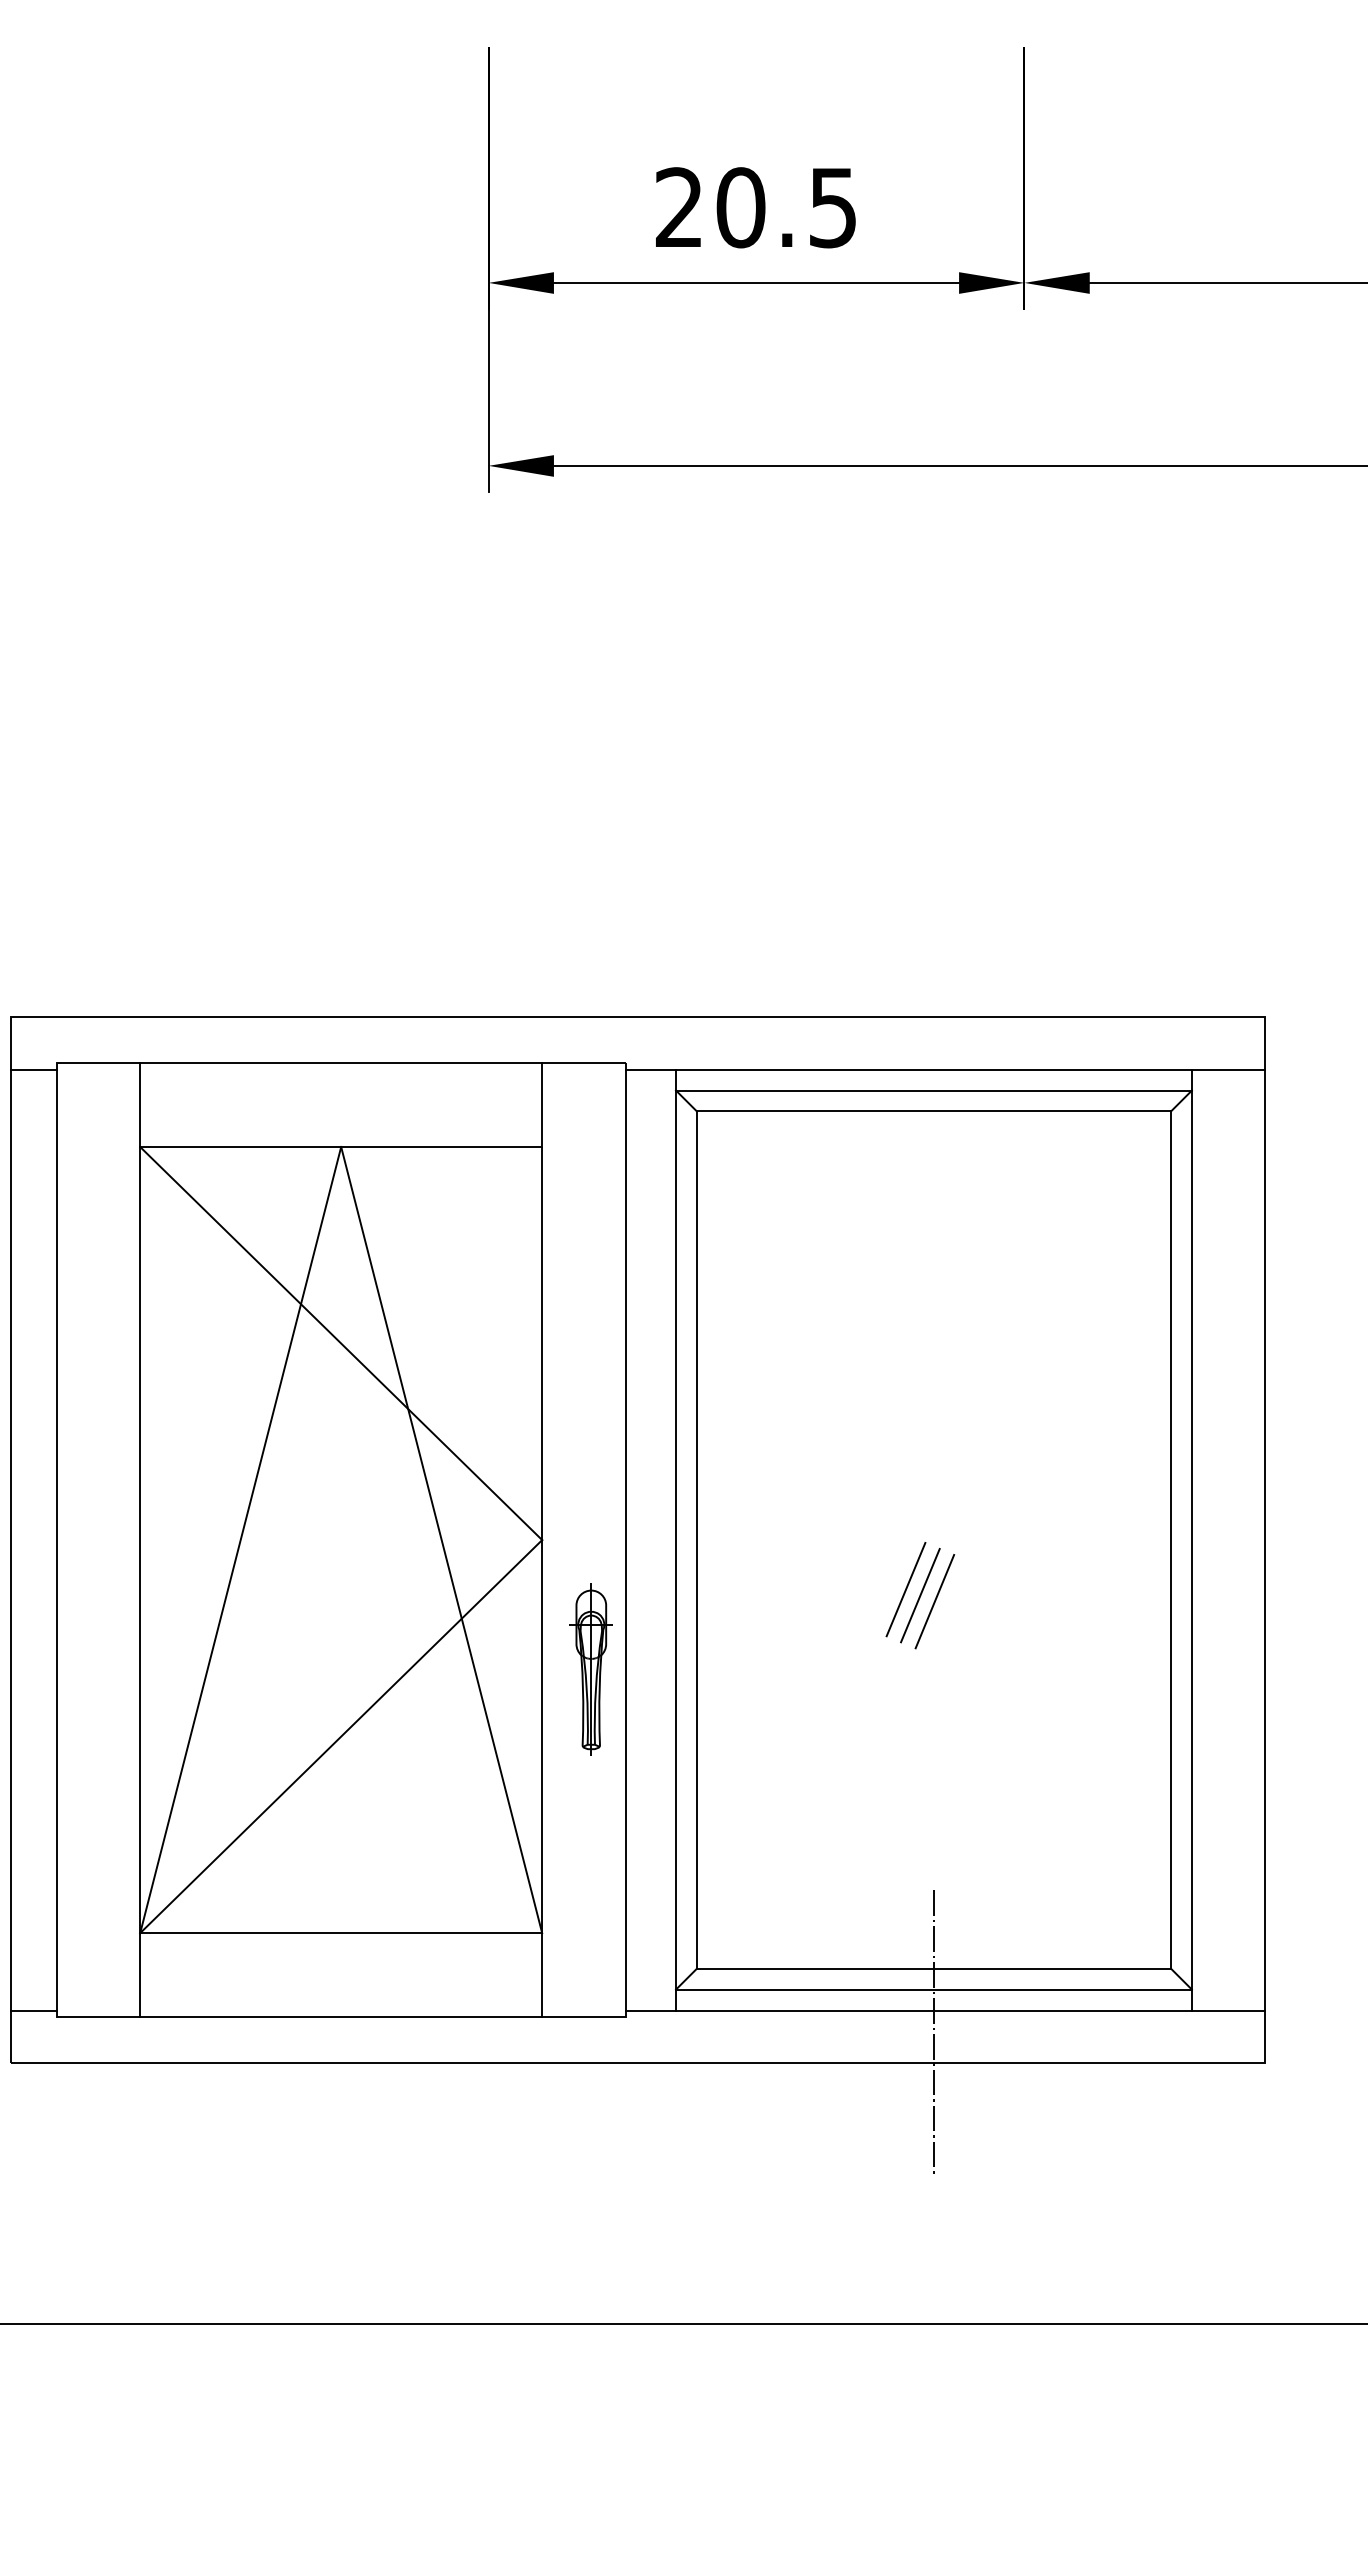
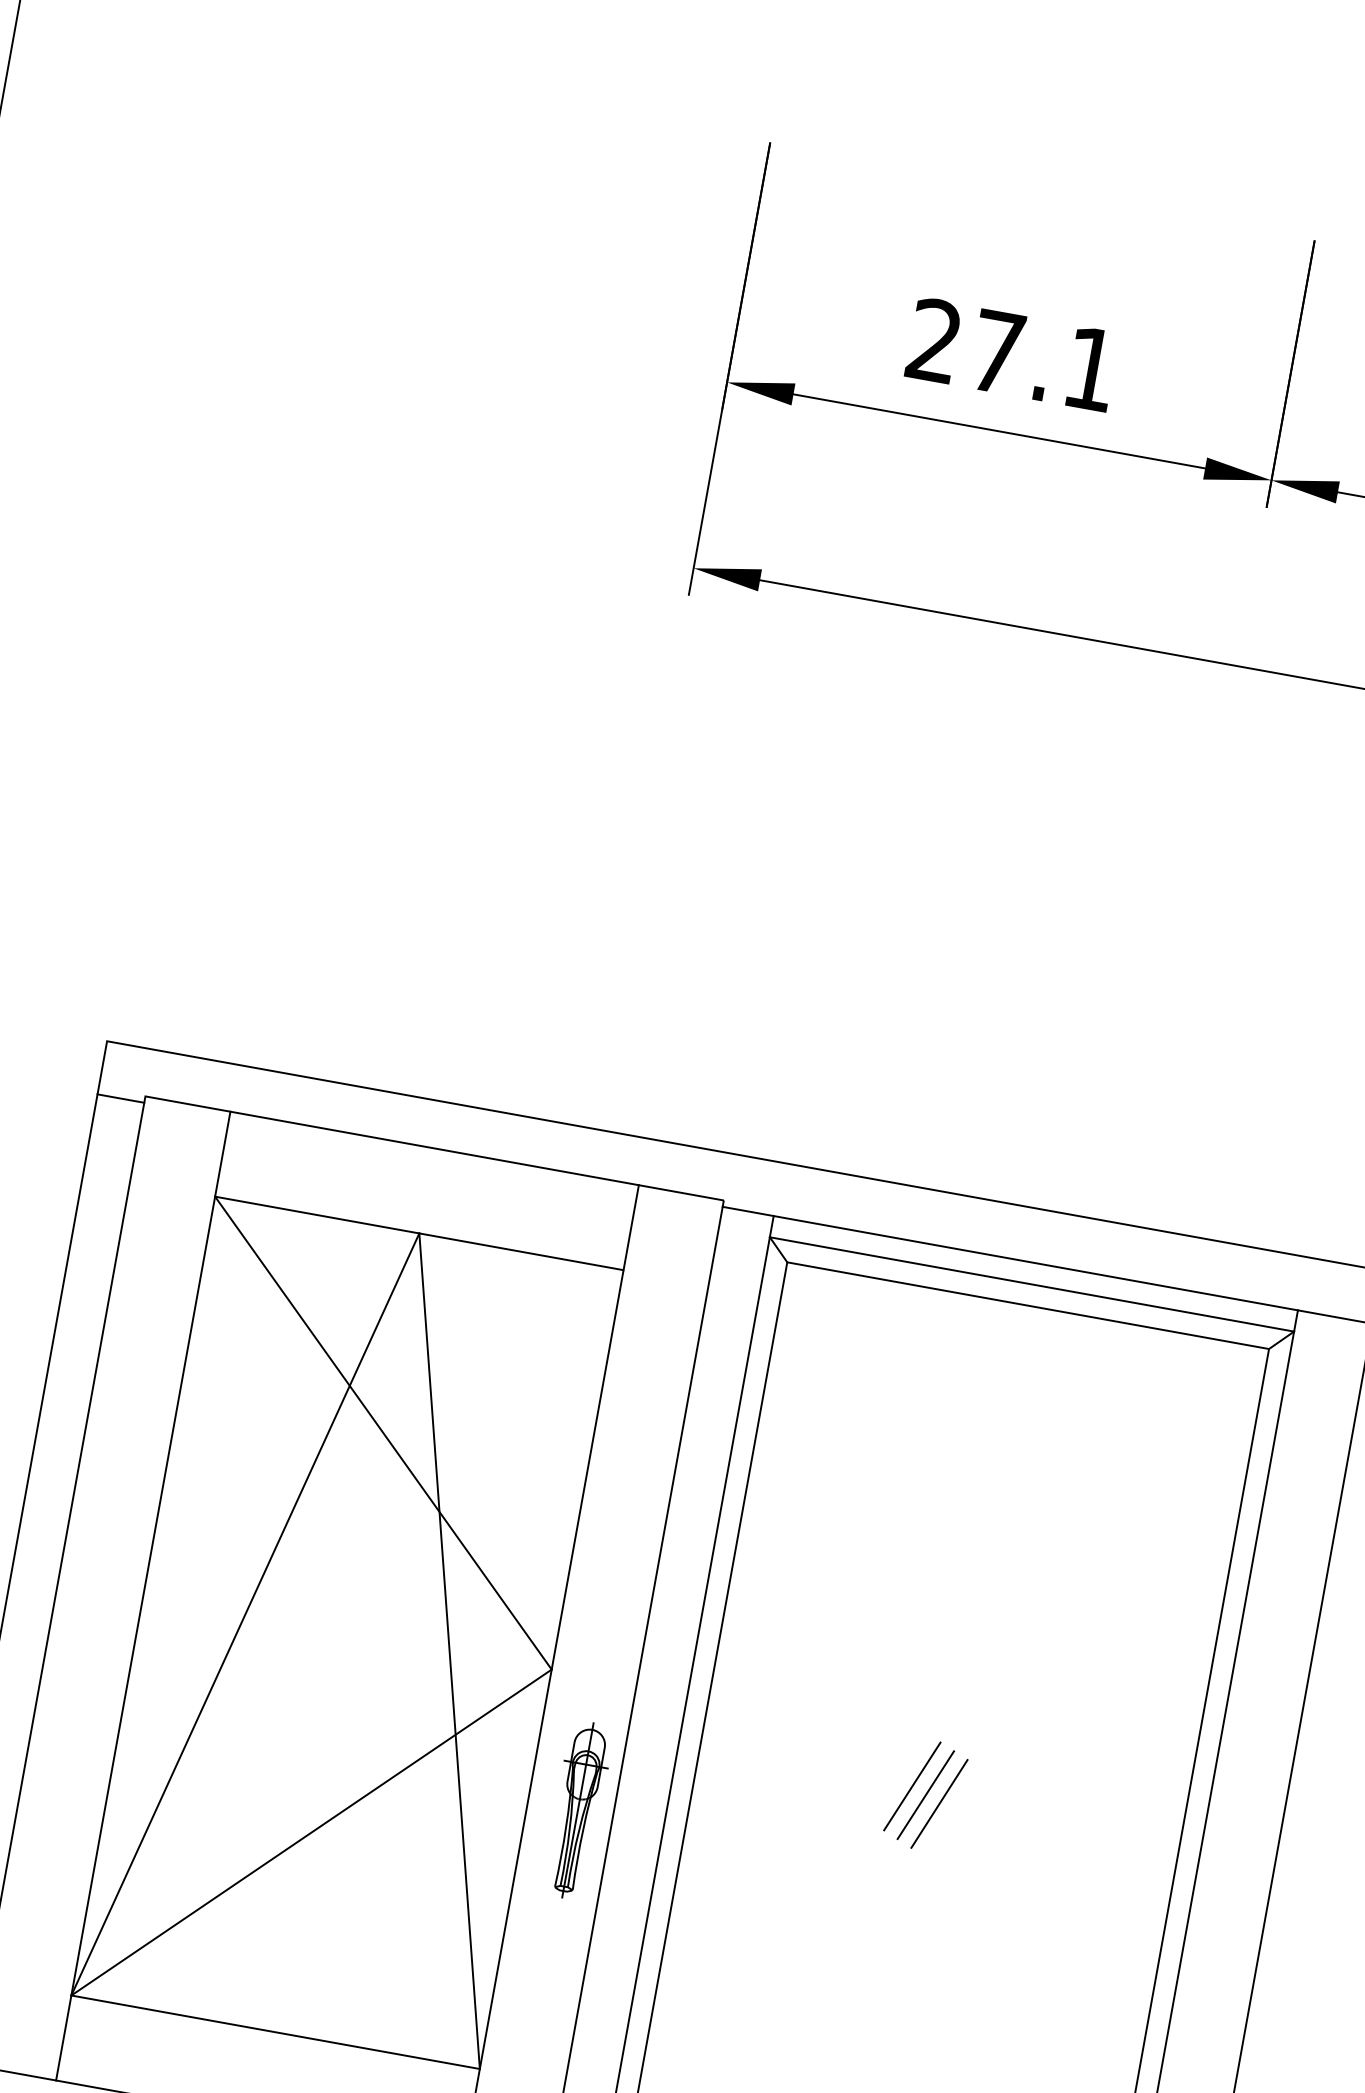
text: (785, 207) -> (1042, 360), 20.5 -> 27.1

